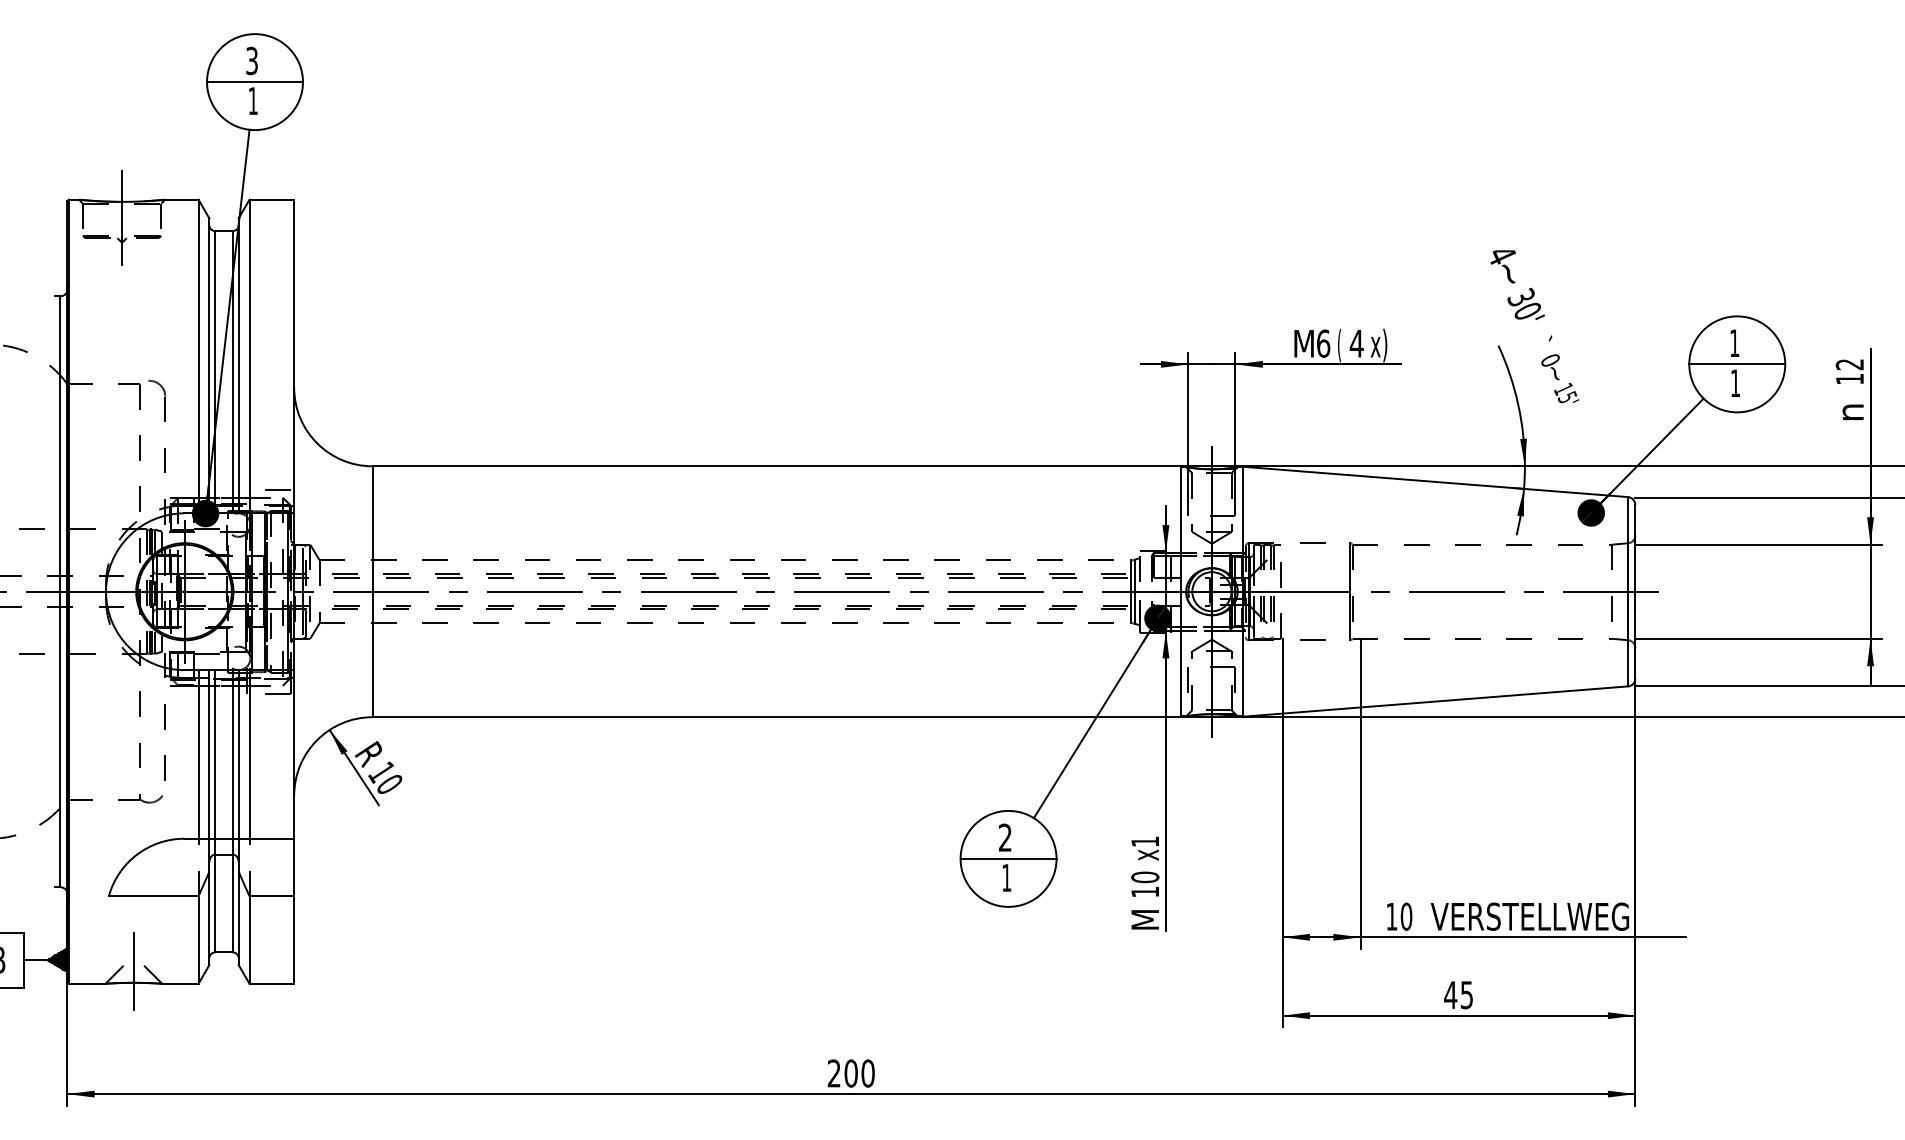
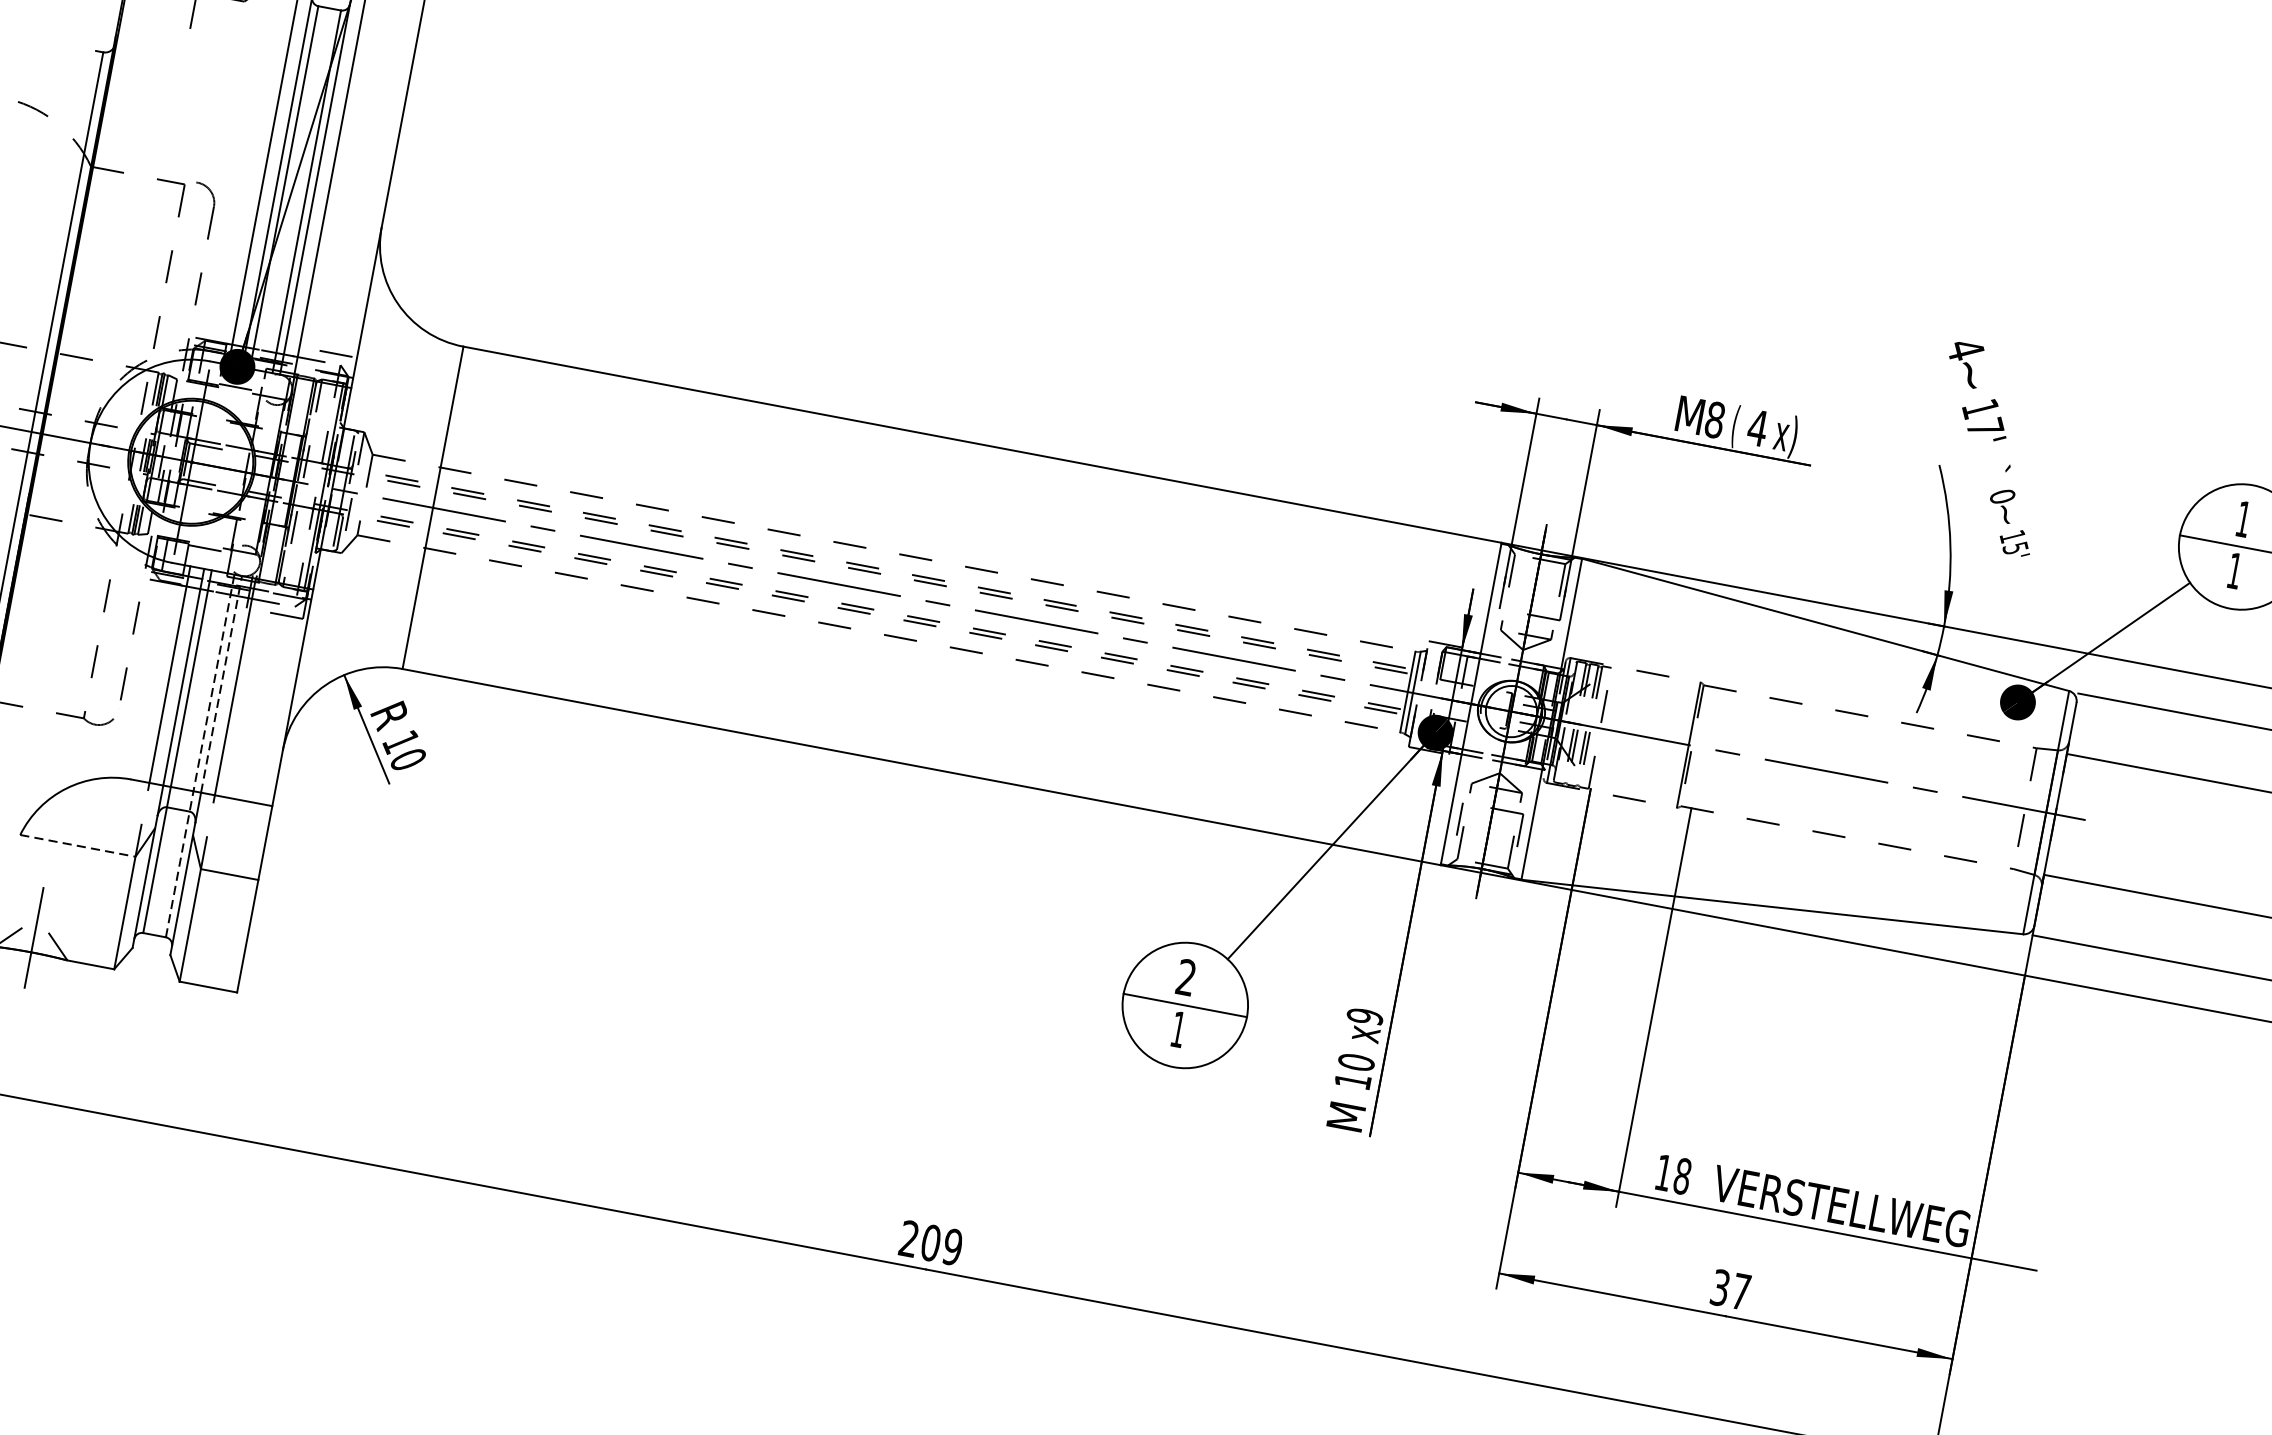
text: (1524, 303) -> (1983, 417), 30' -> 17'
text: (1323, 343) -> (1715, 419), 6 -> 8
line: (238, 753) -> (221, 683), solid -> dashed
line: (232, 810) -> (199, 754), solid -> dashed
text: (1145, 841) -> (1365, 1016), x1 -> x9
line: (153, 896) -> (77, 846), solid -> dashed
text: (1406, 916) -> (1682, 1176), 10 -> 18
text: (1458, 995) -> (1730, 1290), 45 -> 37
text: (867, 1073) -> (951, 1246), 200 -> 209

